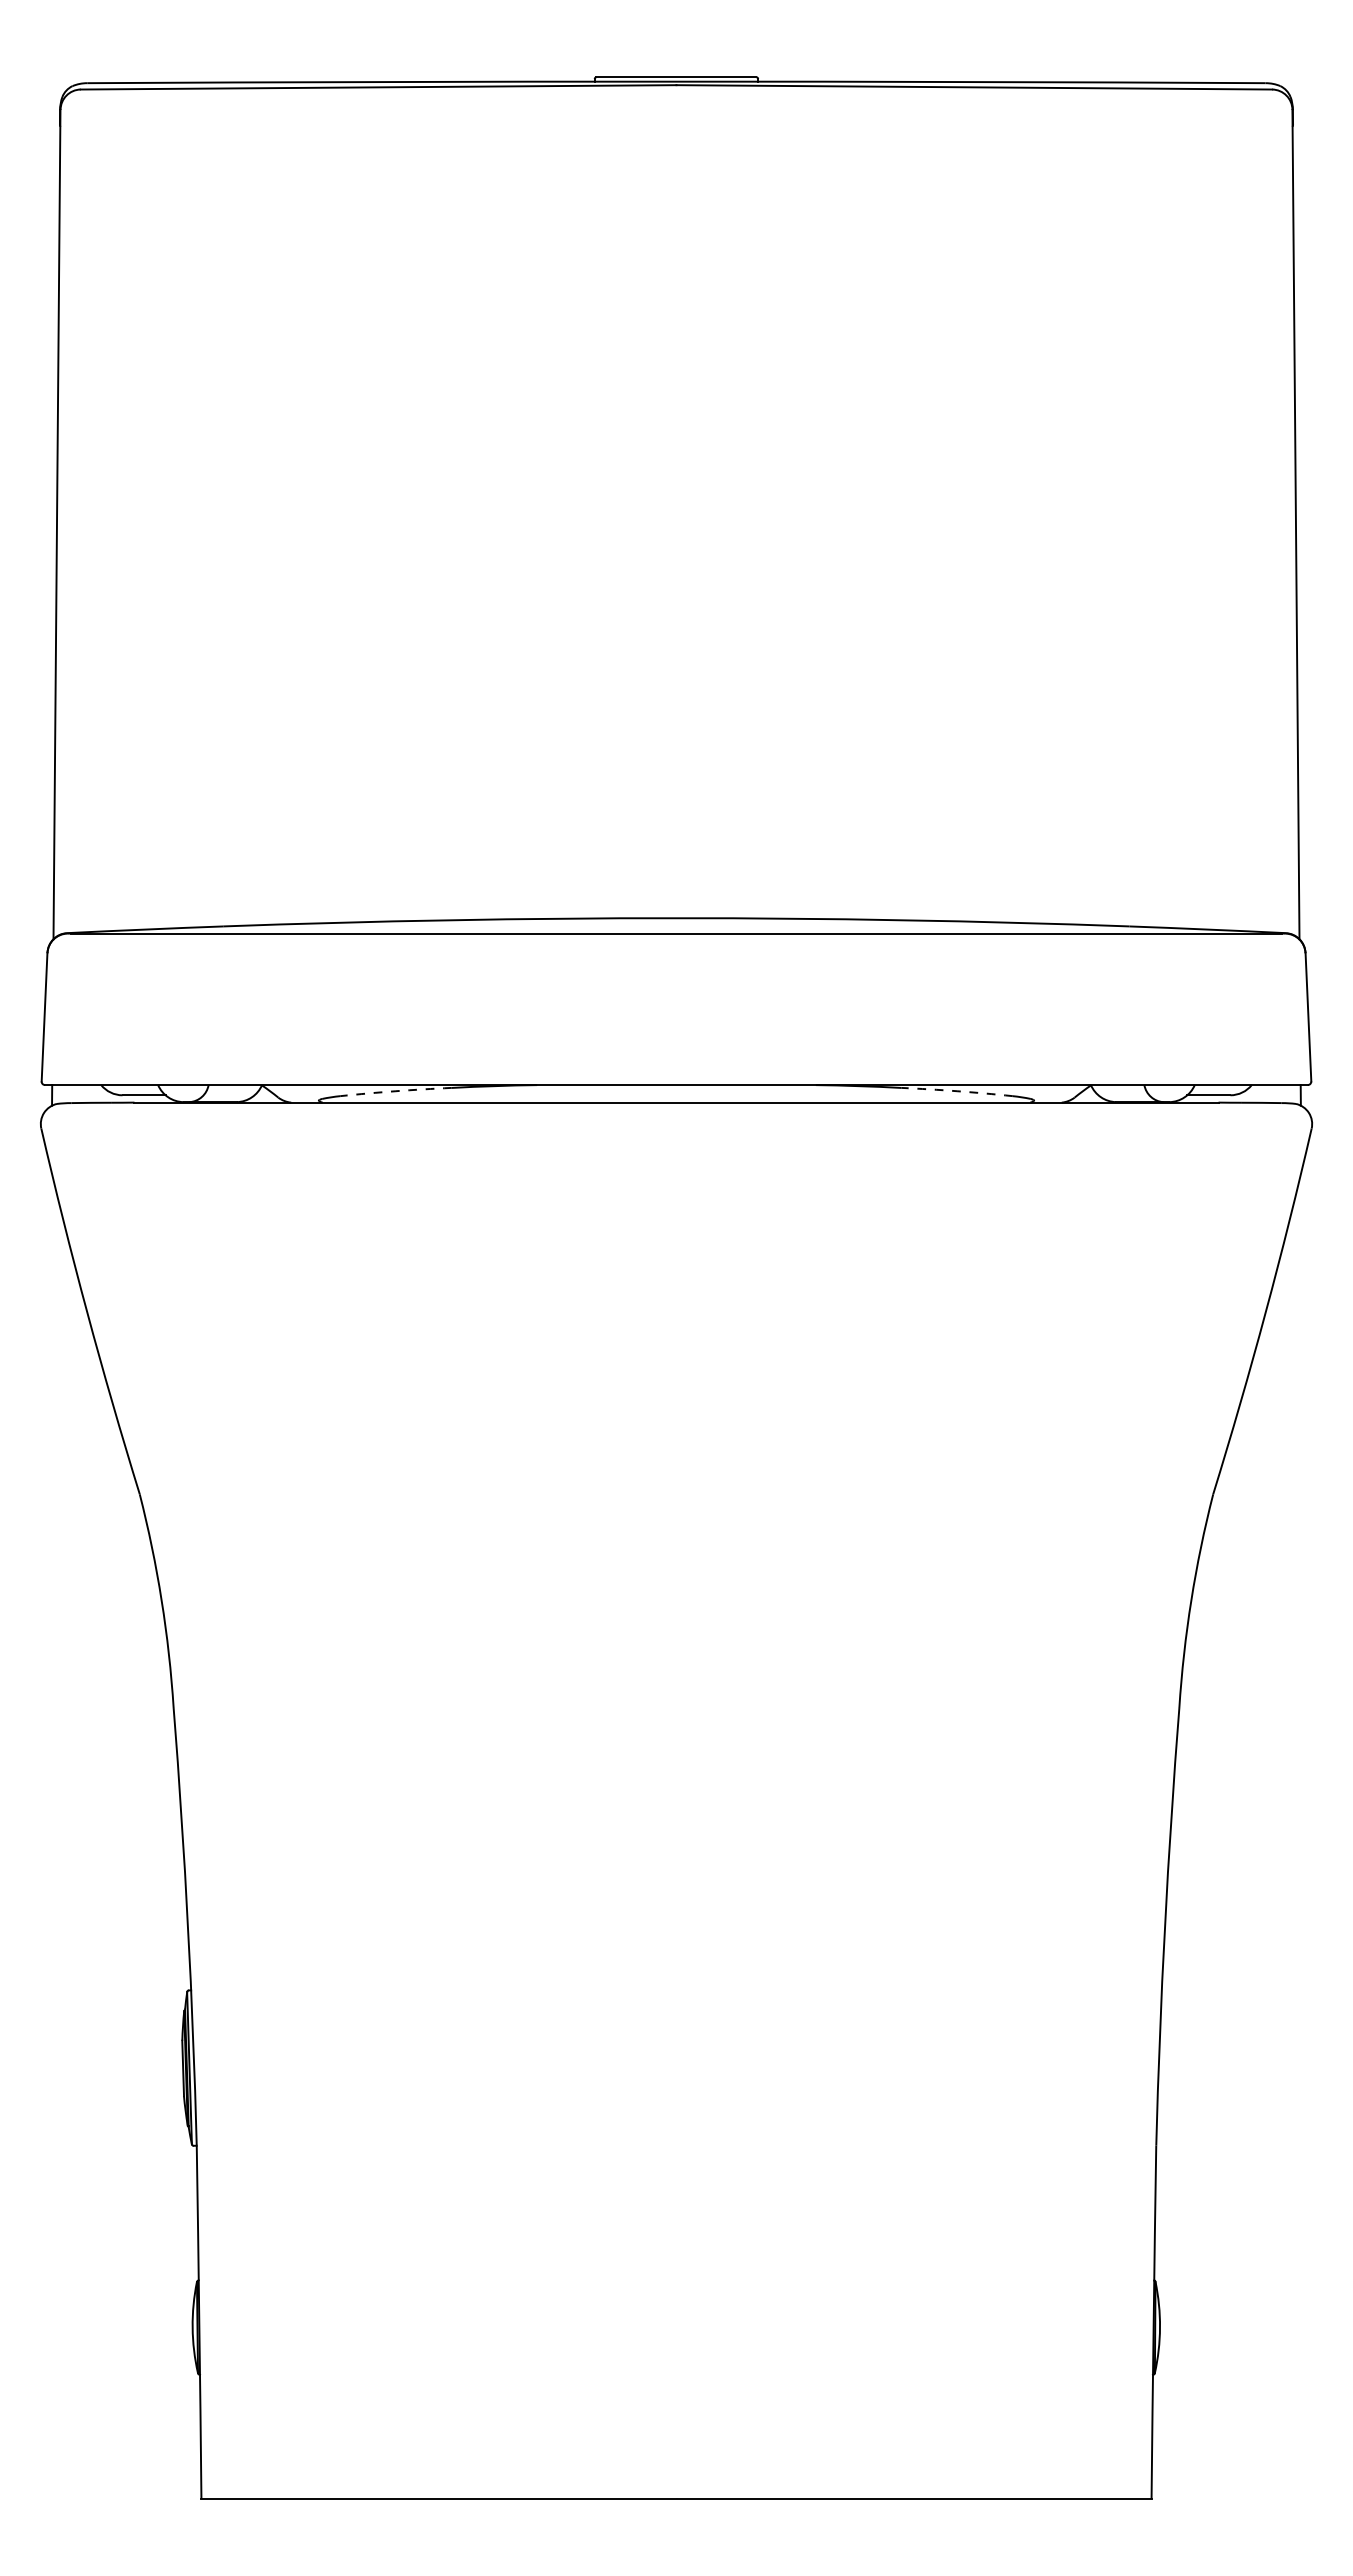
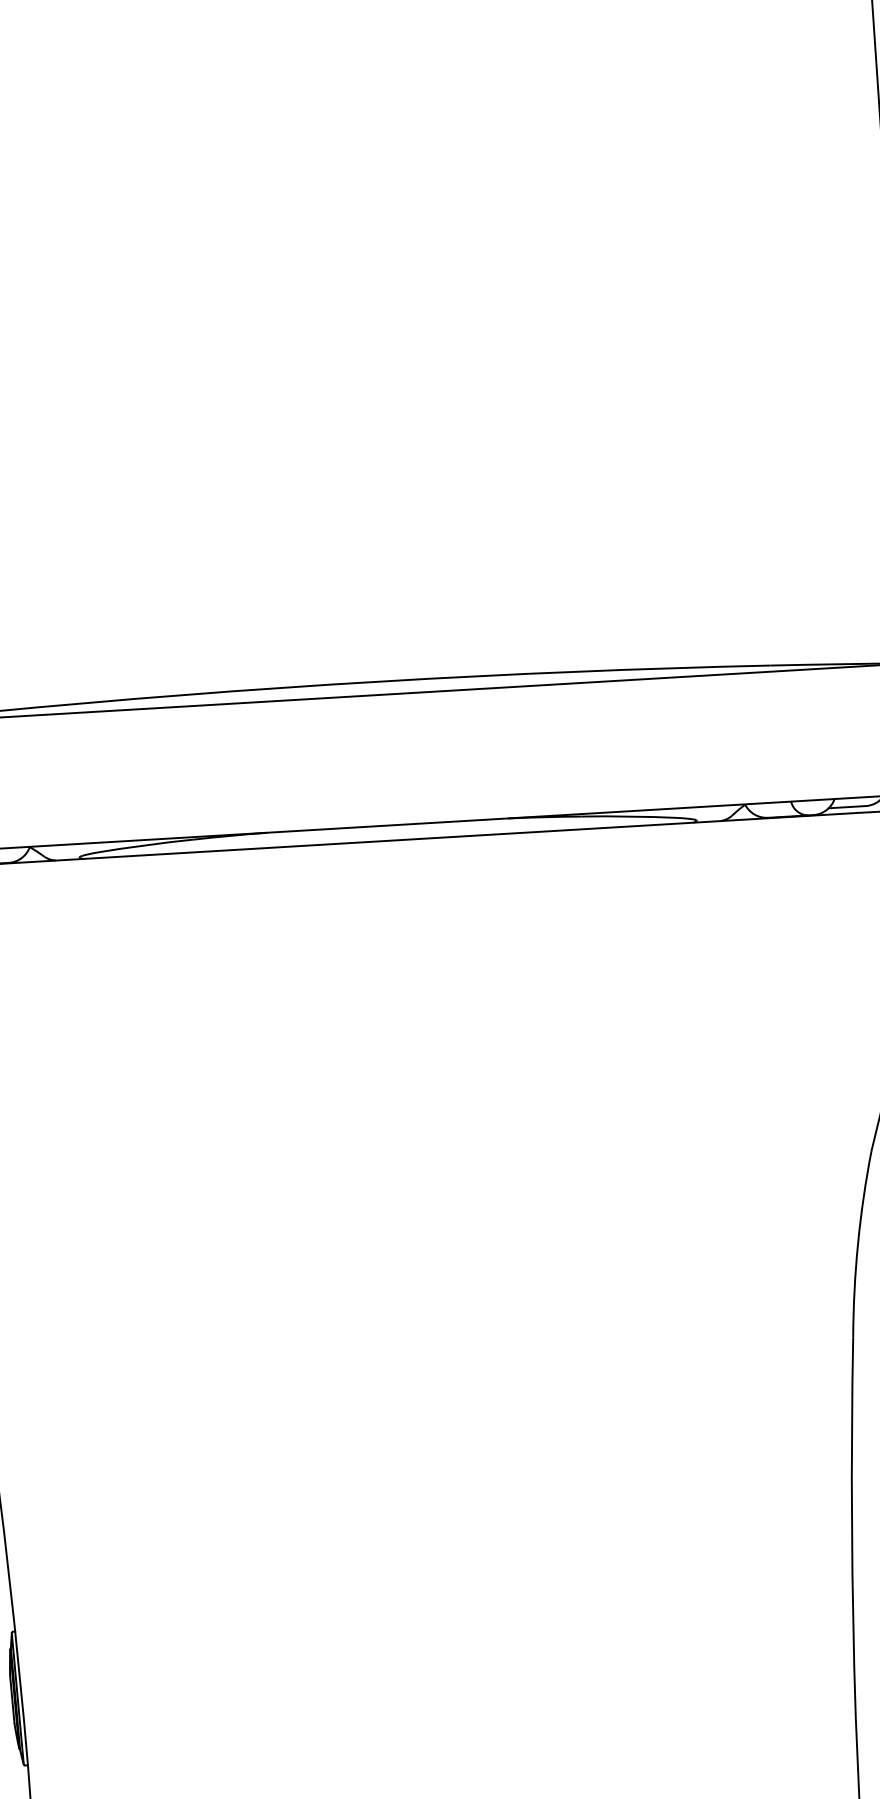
arc: (395, 1091) -> (145, 845), dashed -> solid
arc: (957, 1091) -> (630, 816), dashed -> solid

